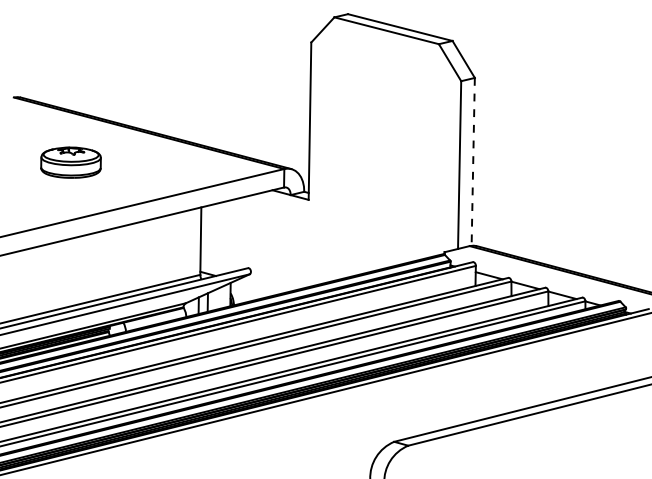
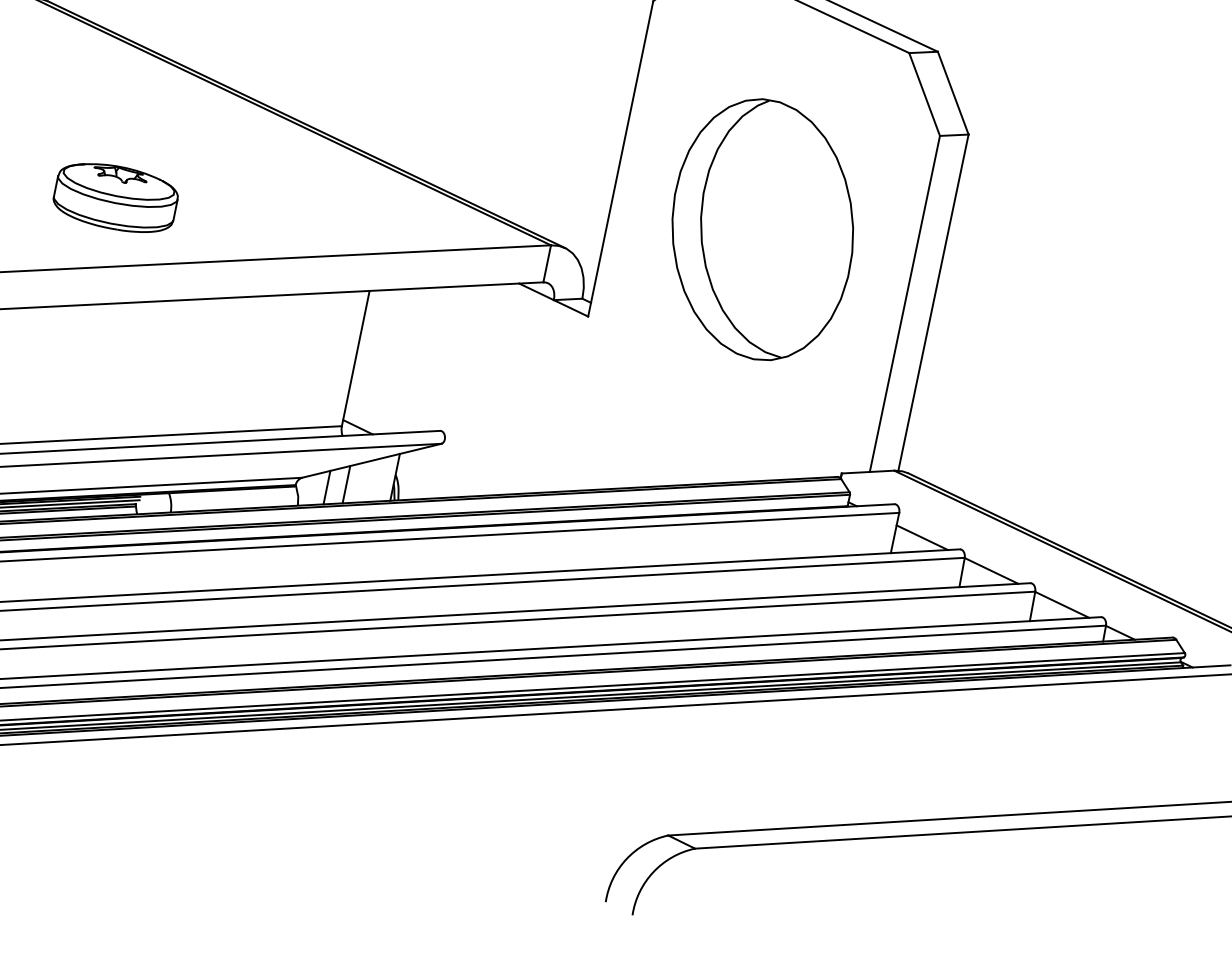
part: (384, 142) -> (762, 230), added
line: (473, 161) -> (934, 302), dashed -> solid
part: (70, 162) -> (114, 197), moved

